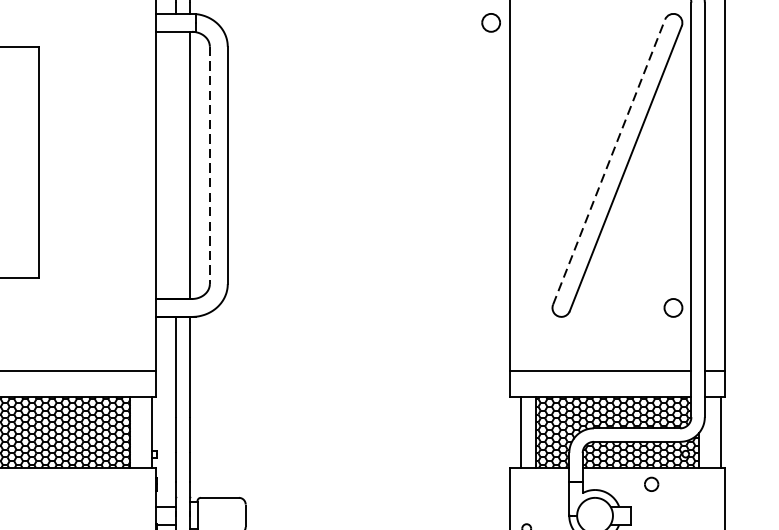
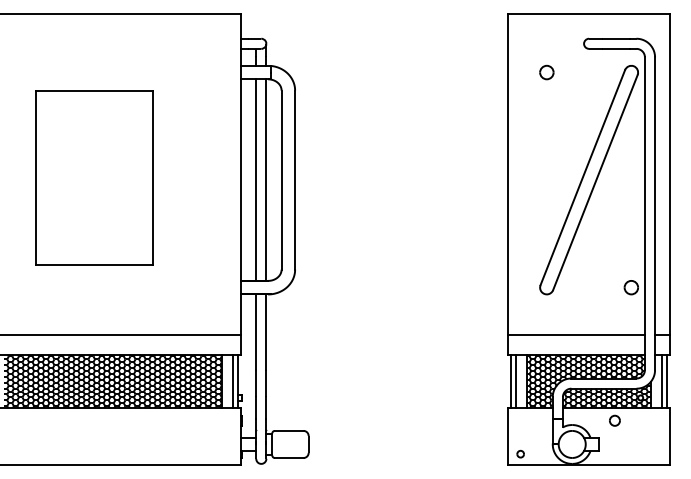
part: (490, 22) -> (546, 72), moved
line: (608, 161) -> (582, 177), dashed -> solid
line: (176, 164) -> (256, 179), added
line: (209, 165) -> (281, 180), dashed -> solid
line: (146, 432) -> (233, 381), added
line: (514, 432) -> (511, 381), added
line: (714, 432) -> (662, 381), added

